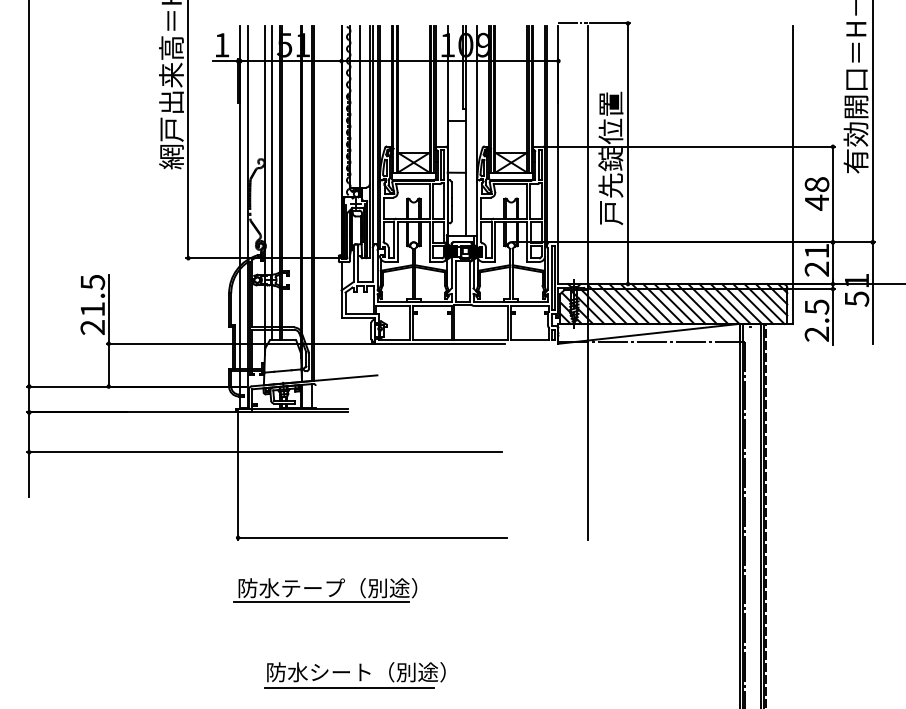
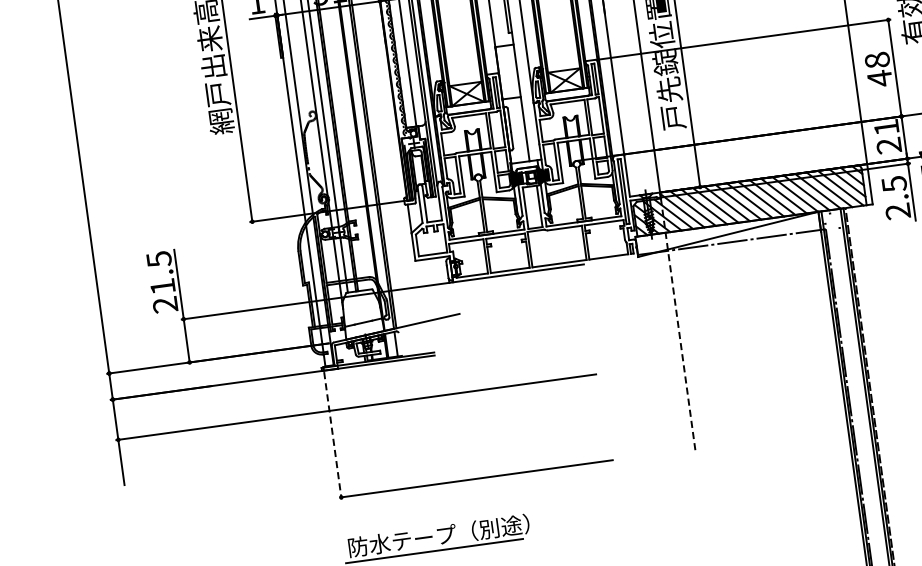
line: (588, 414) -> (678, 324), solid -> dashed
line: (238, 476) -> (333, 435), solid -> dashed

